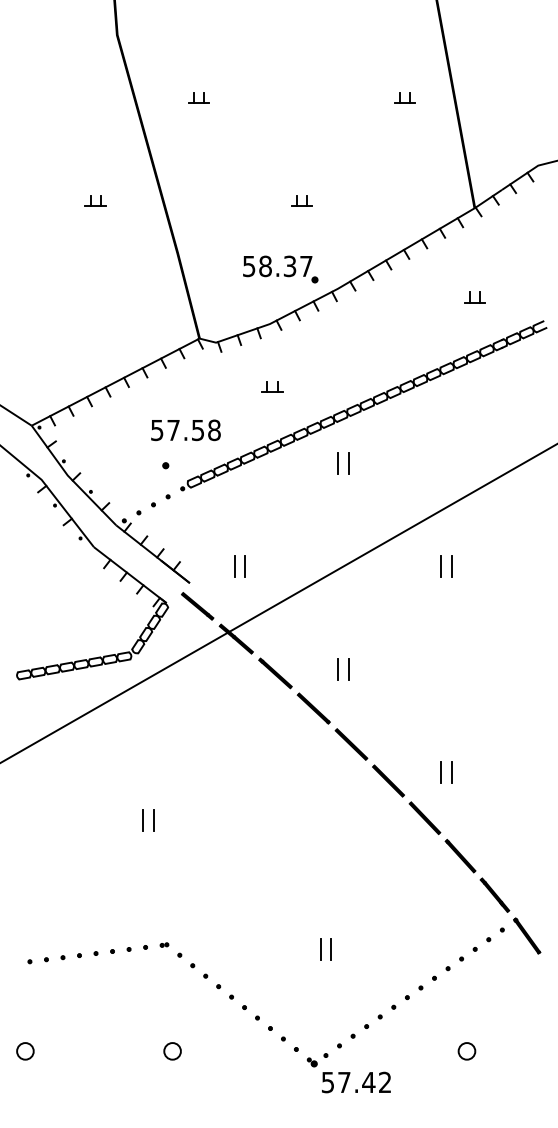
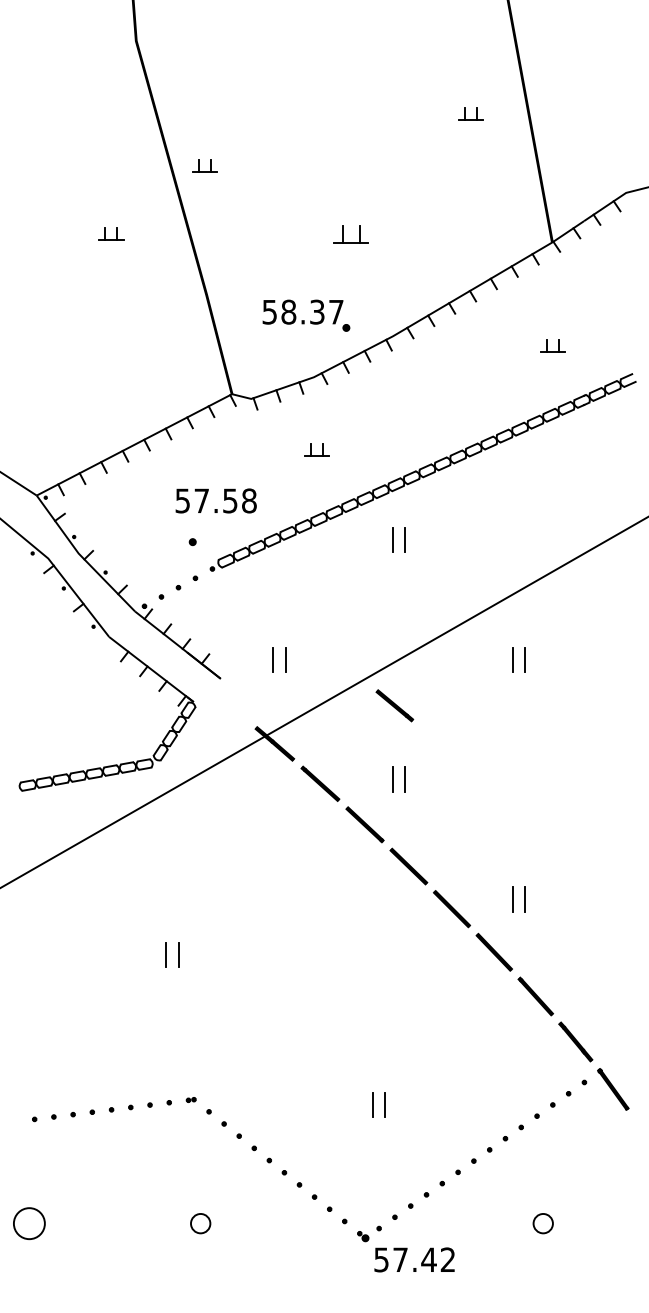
part: (198, 97) -> (204, 165), moved
part: (301, 200) -> (350, 233), size x1.4
part: (280, 269) -> (306, 315), moved
part: (197, 606) -> (394, 705), moved
circle: (25, 1051) -> (29, 1223), size x1.6

